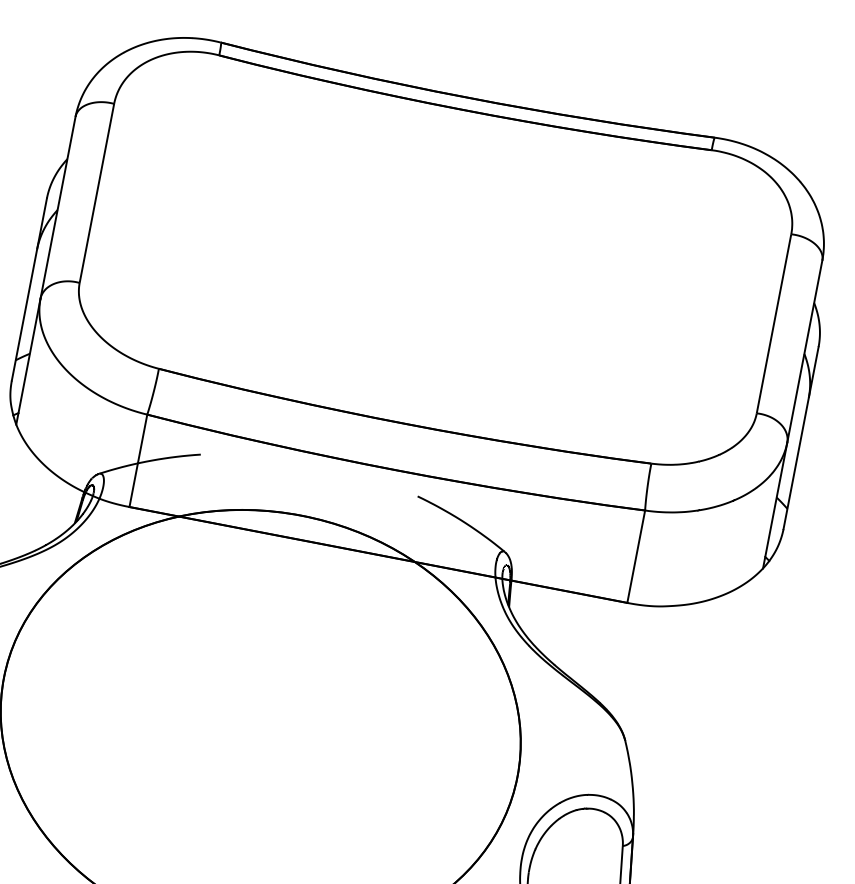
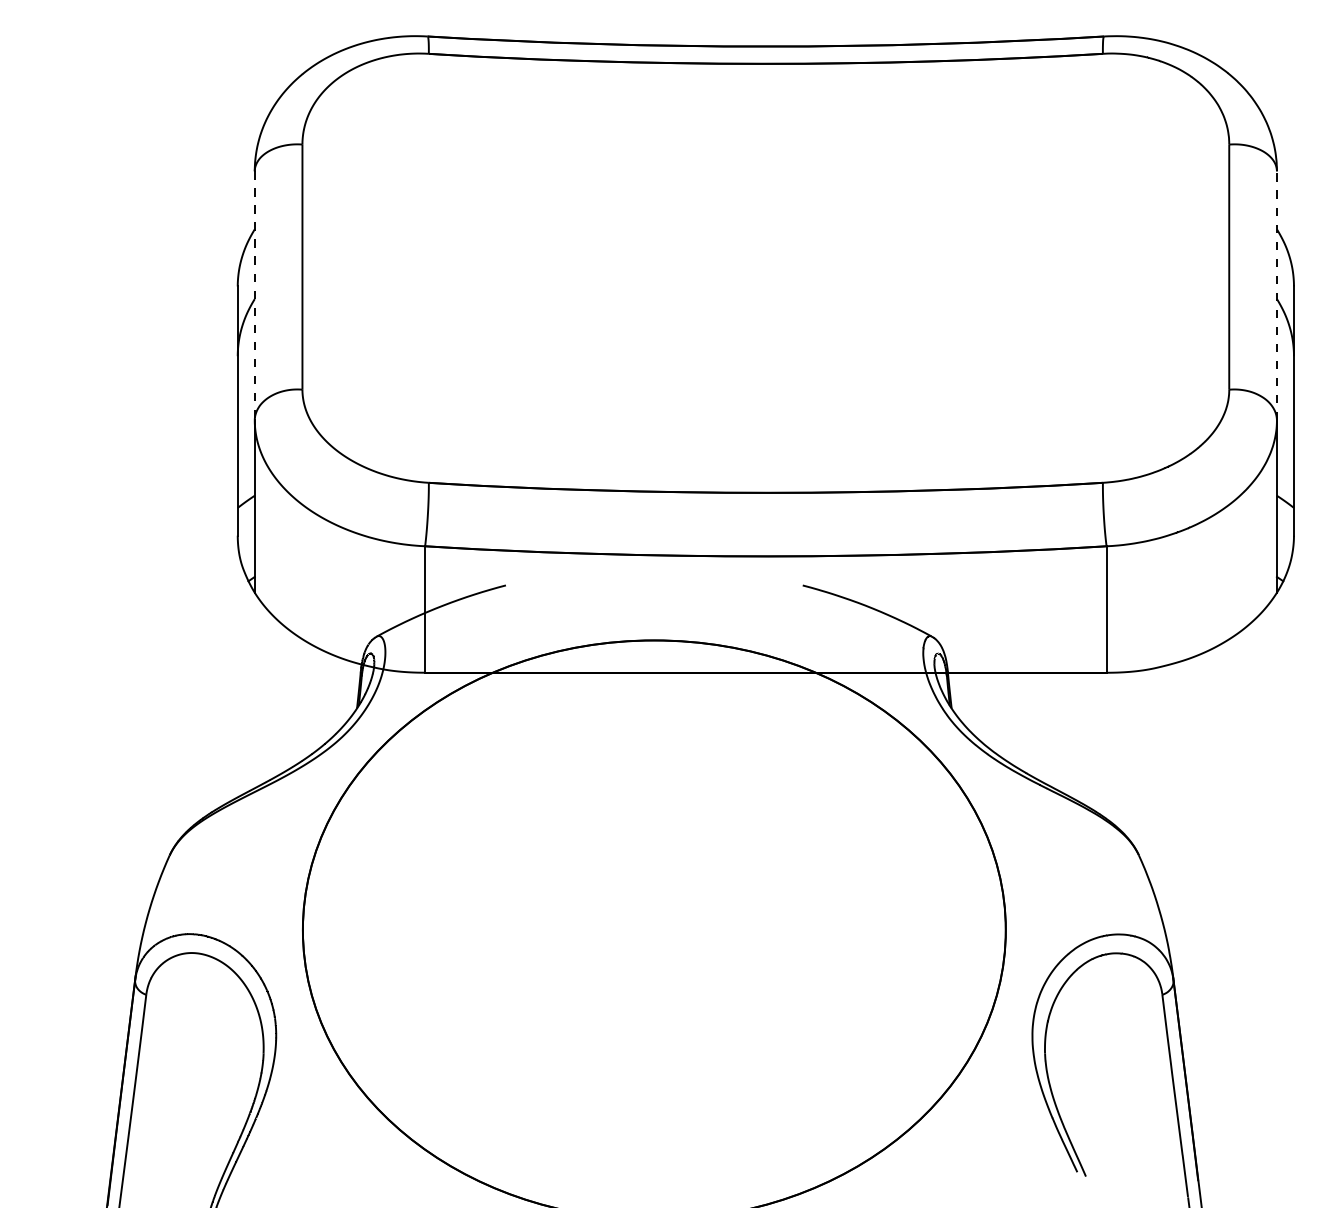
line: (57, 207) -> (254, 295), solid -> dashed
line: (804, 351) -> (1276, 295), solid -> dashed

